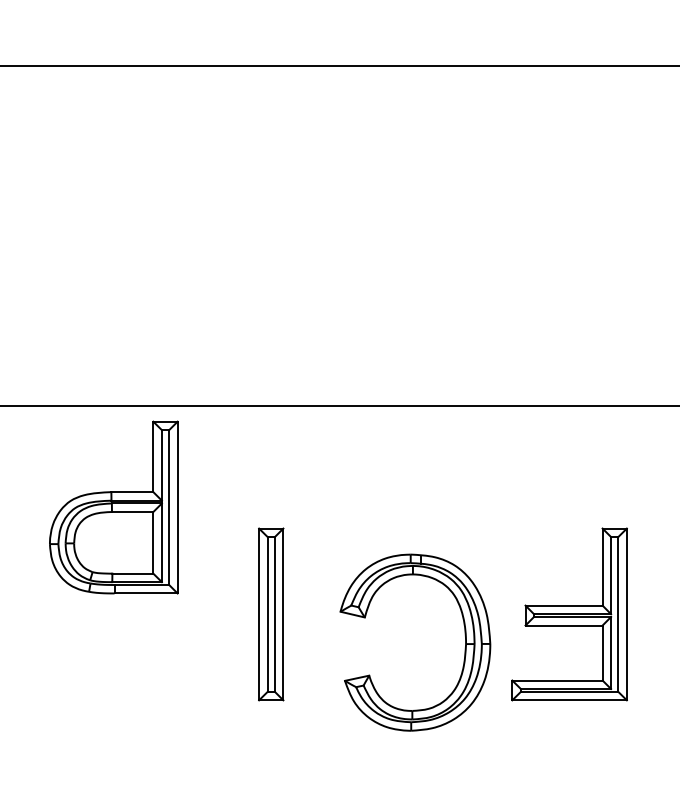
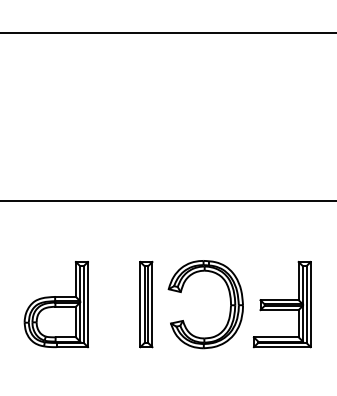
part: (112, 507) -> (55, 304), moved
part: (271, 614) -> (146, 304), moved
part: (463, 650) -> (229, 308), moved

